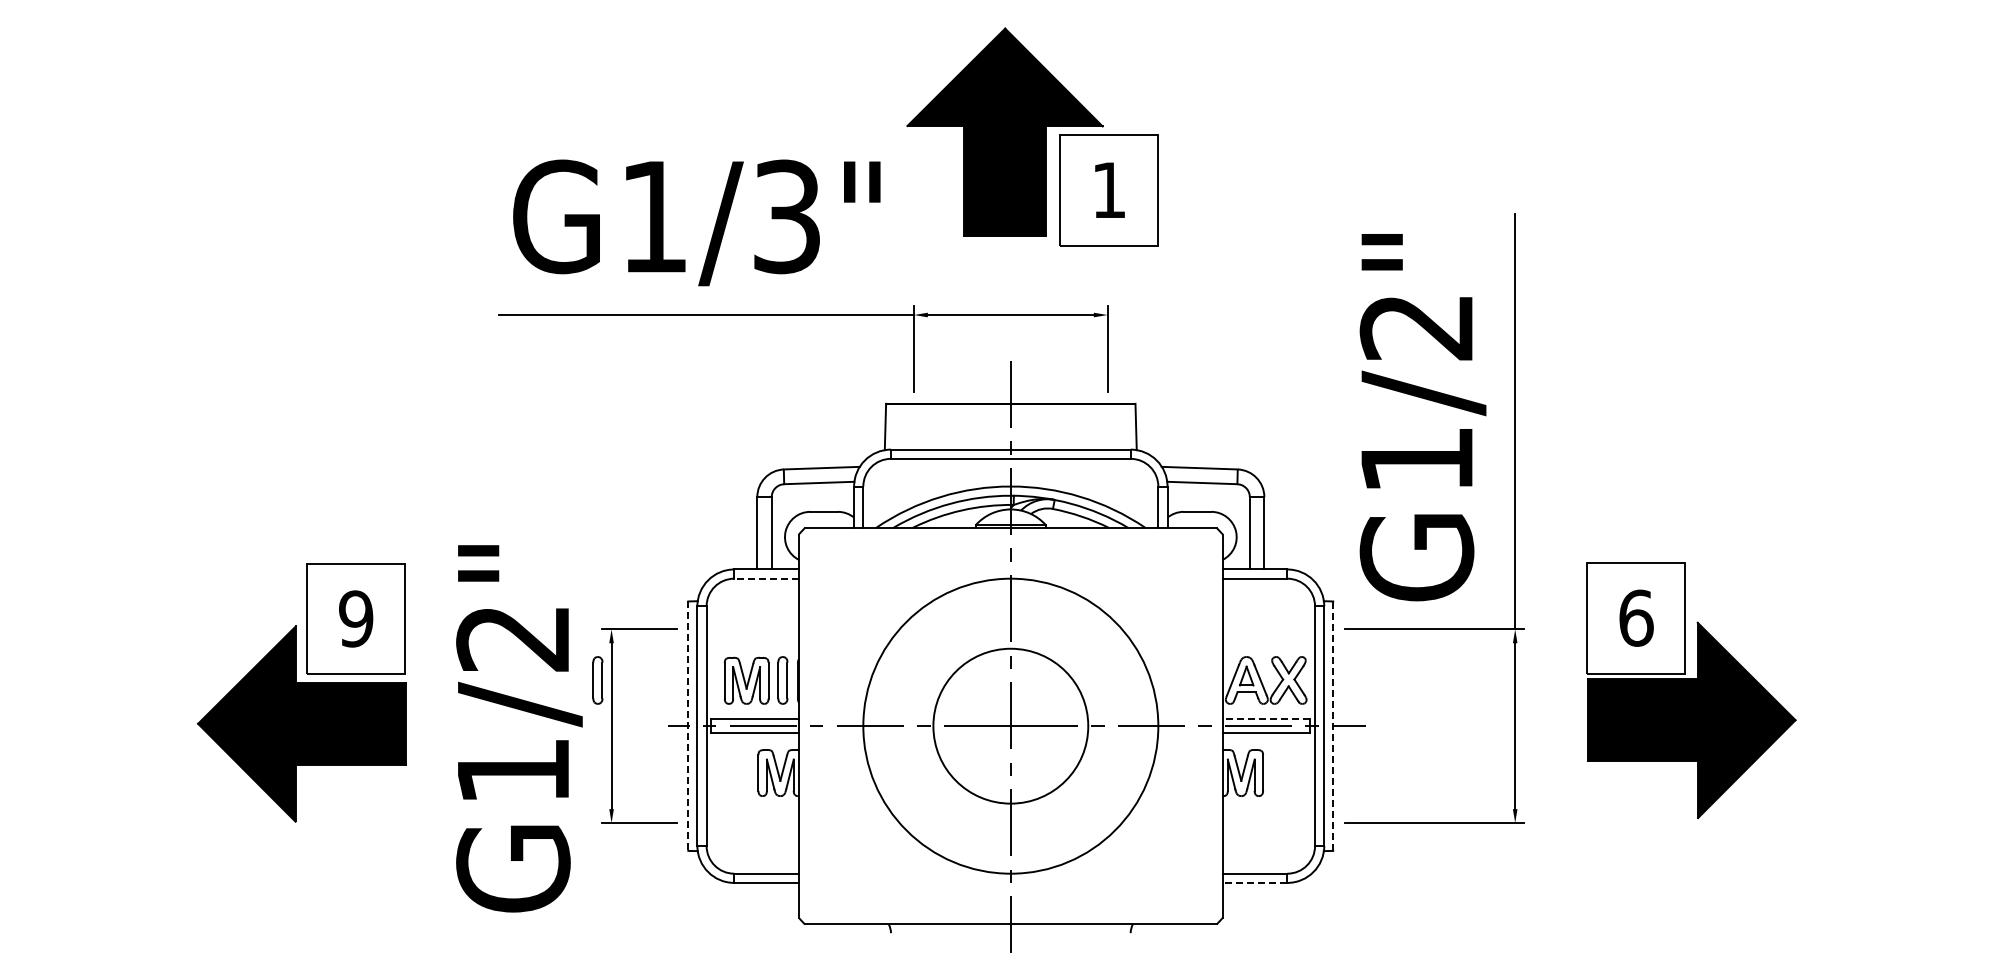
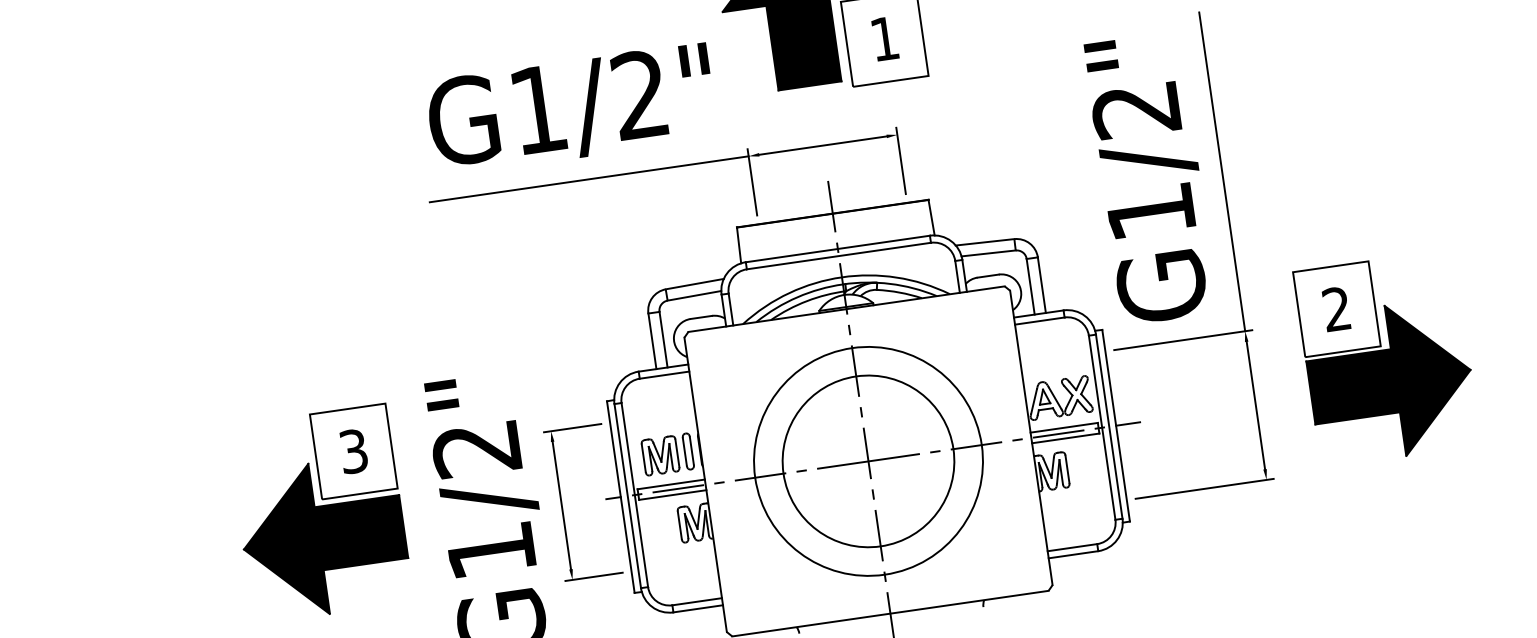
text: (786, 216) -> (639, 94), G1/3" -> G1/2"
line: (766, 578) -> (664, 375), dashed -> solid
text: (1636, 617) -> (1337, 308), 6 -> 2
text: (356, 618) -> (354, 451), 9 -> 3
part: (597, 680) -> (545, 472), removed
line: (1266, 719) -> (1064, 427), dashed -> solid
circle: (1010, 725) -> (868, 460), size x1.43
line: (688, 726) -> (620, 497), dashed -> solid
line: (1333, 726) -> (1116, 425), dashed -> solid
line: (1254, 882) -> (1072, 554), dashed -> solid

